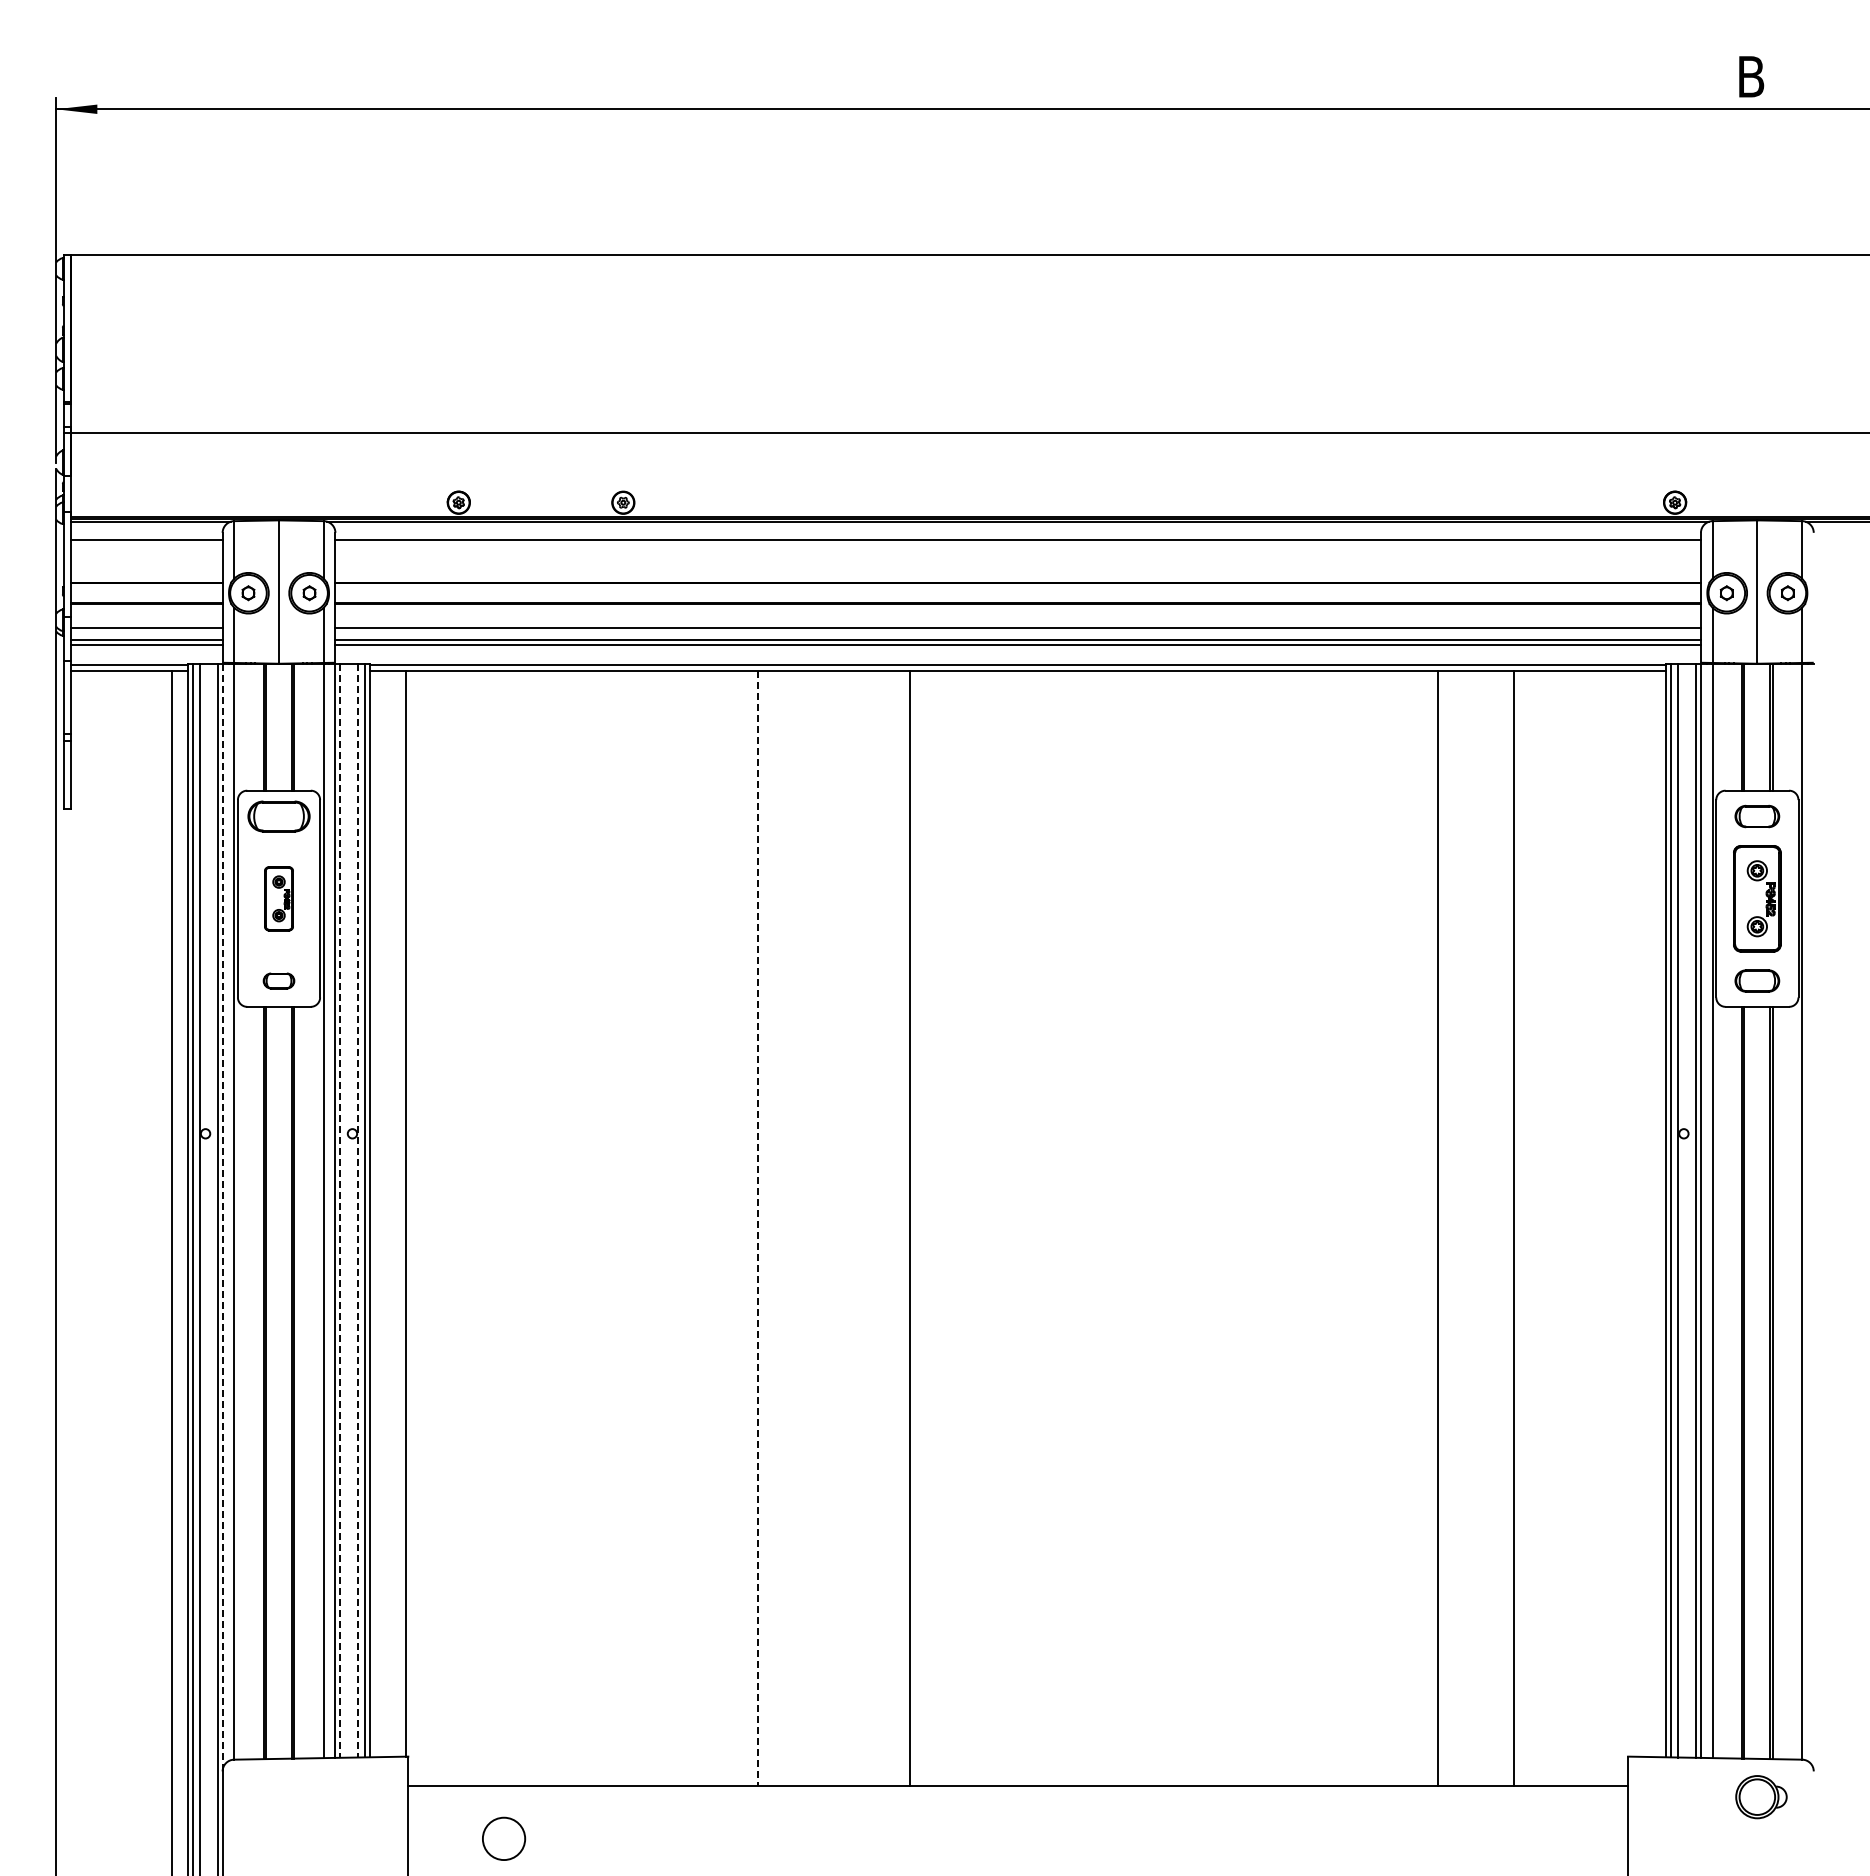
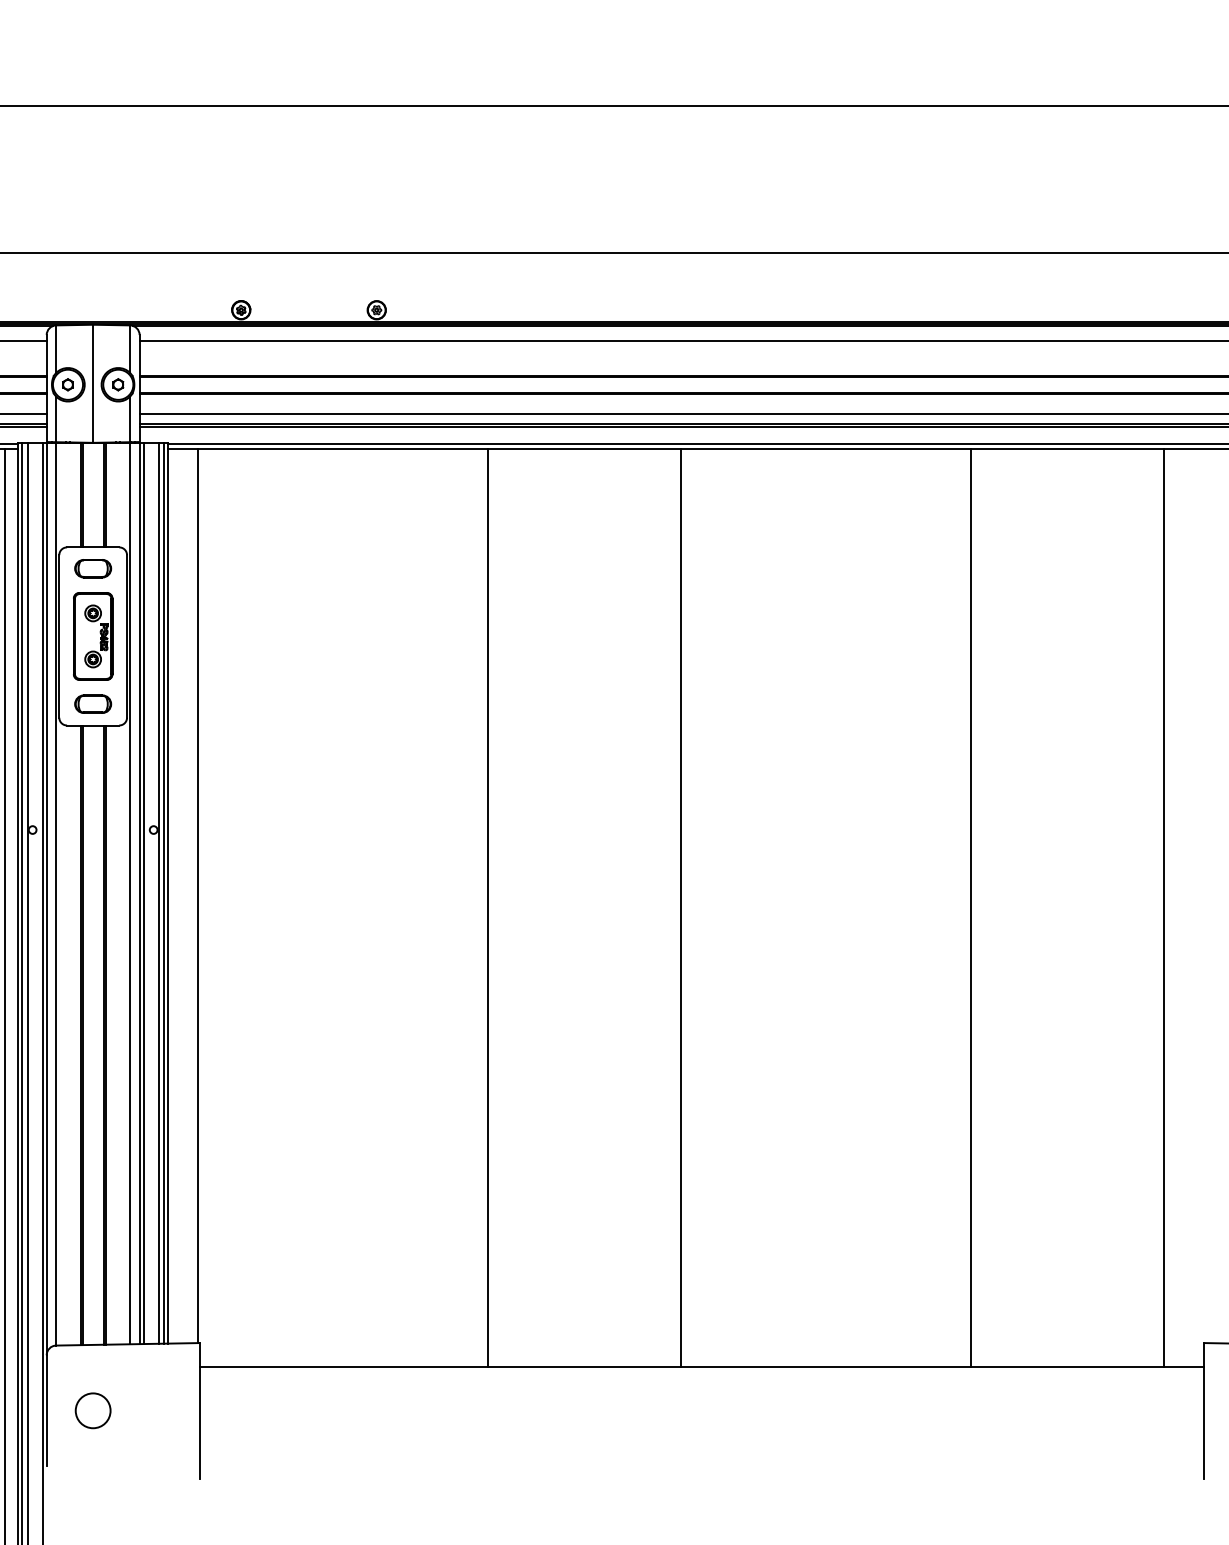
part: (278, 816) -> (92, 568), size x0.71
part: (278, 898) -> (92, 636), size x1.67
part: (278, 980) -> (92, 703), size x1.43
line: (358, 1210) -> (158, 893), dashed -> solid
line: (340, 1211) -> (143, 894), dashed -> solid
line: (222, 1217) -> (46, 898), dashed -> solid
line: (758, 1228) -> (488, 908), dashed -> solid
line: (910, 1228) -> (680, 908), moved
line: (1437, 1228) -> (970, 908), moved
line: (1513, 1228) -> (1163, 908), moved
circle: (504, 1838) -> (93, 1410), moved

